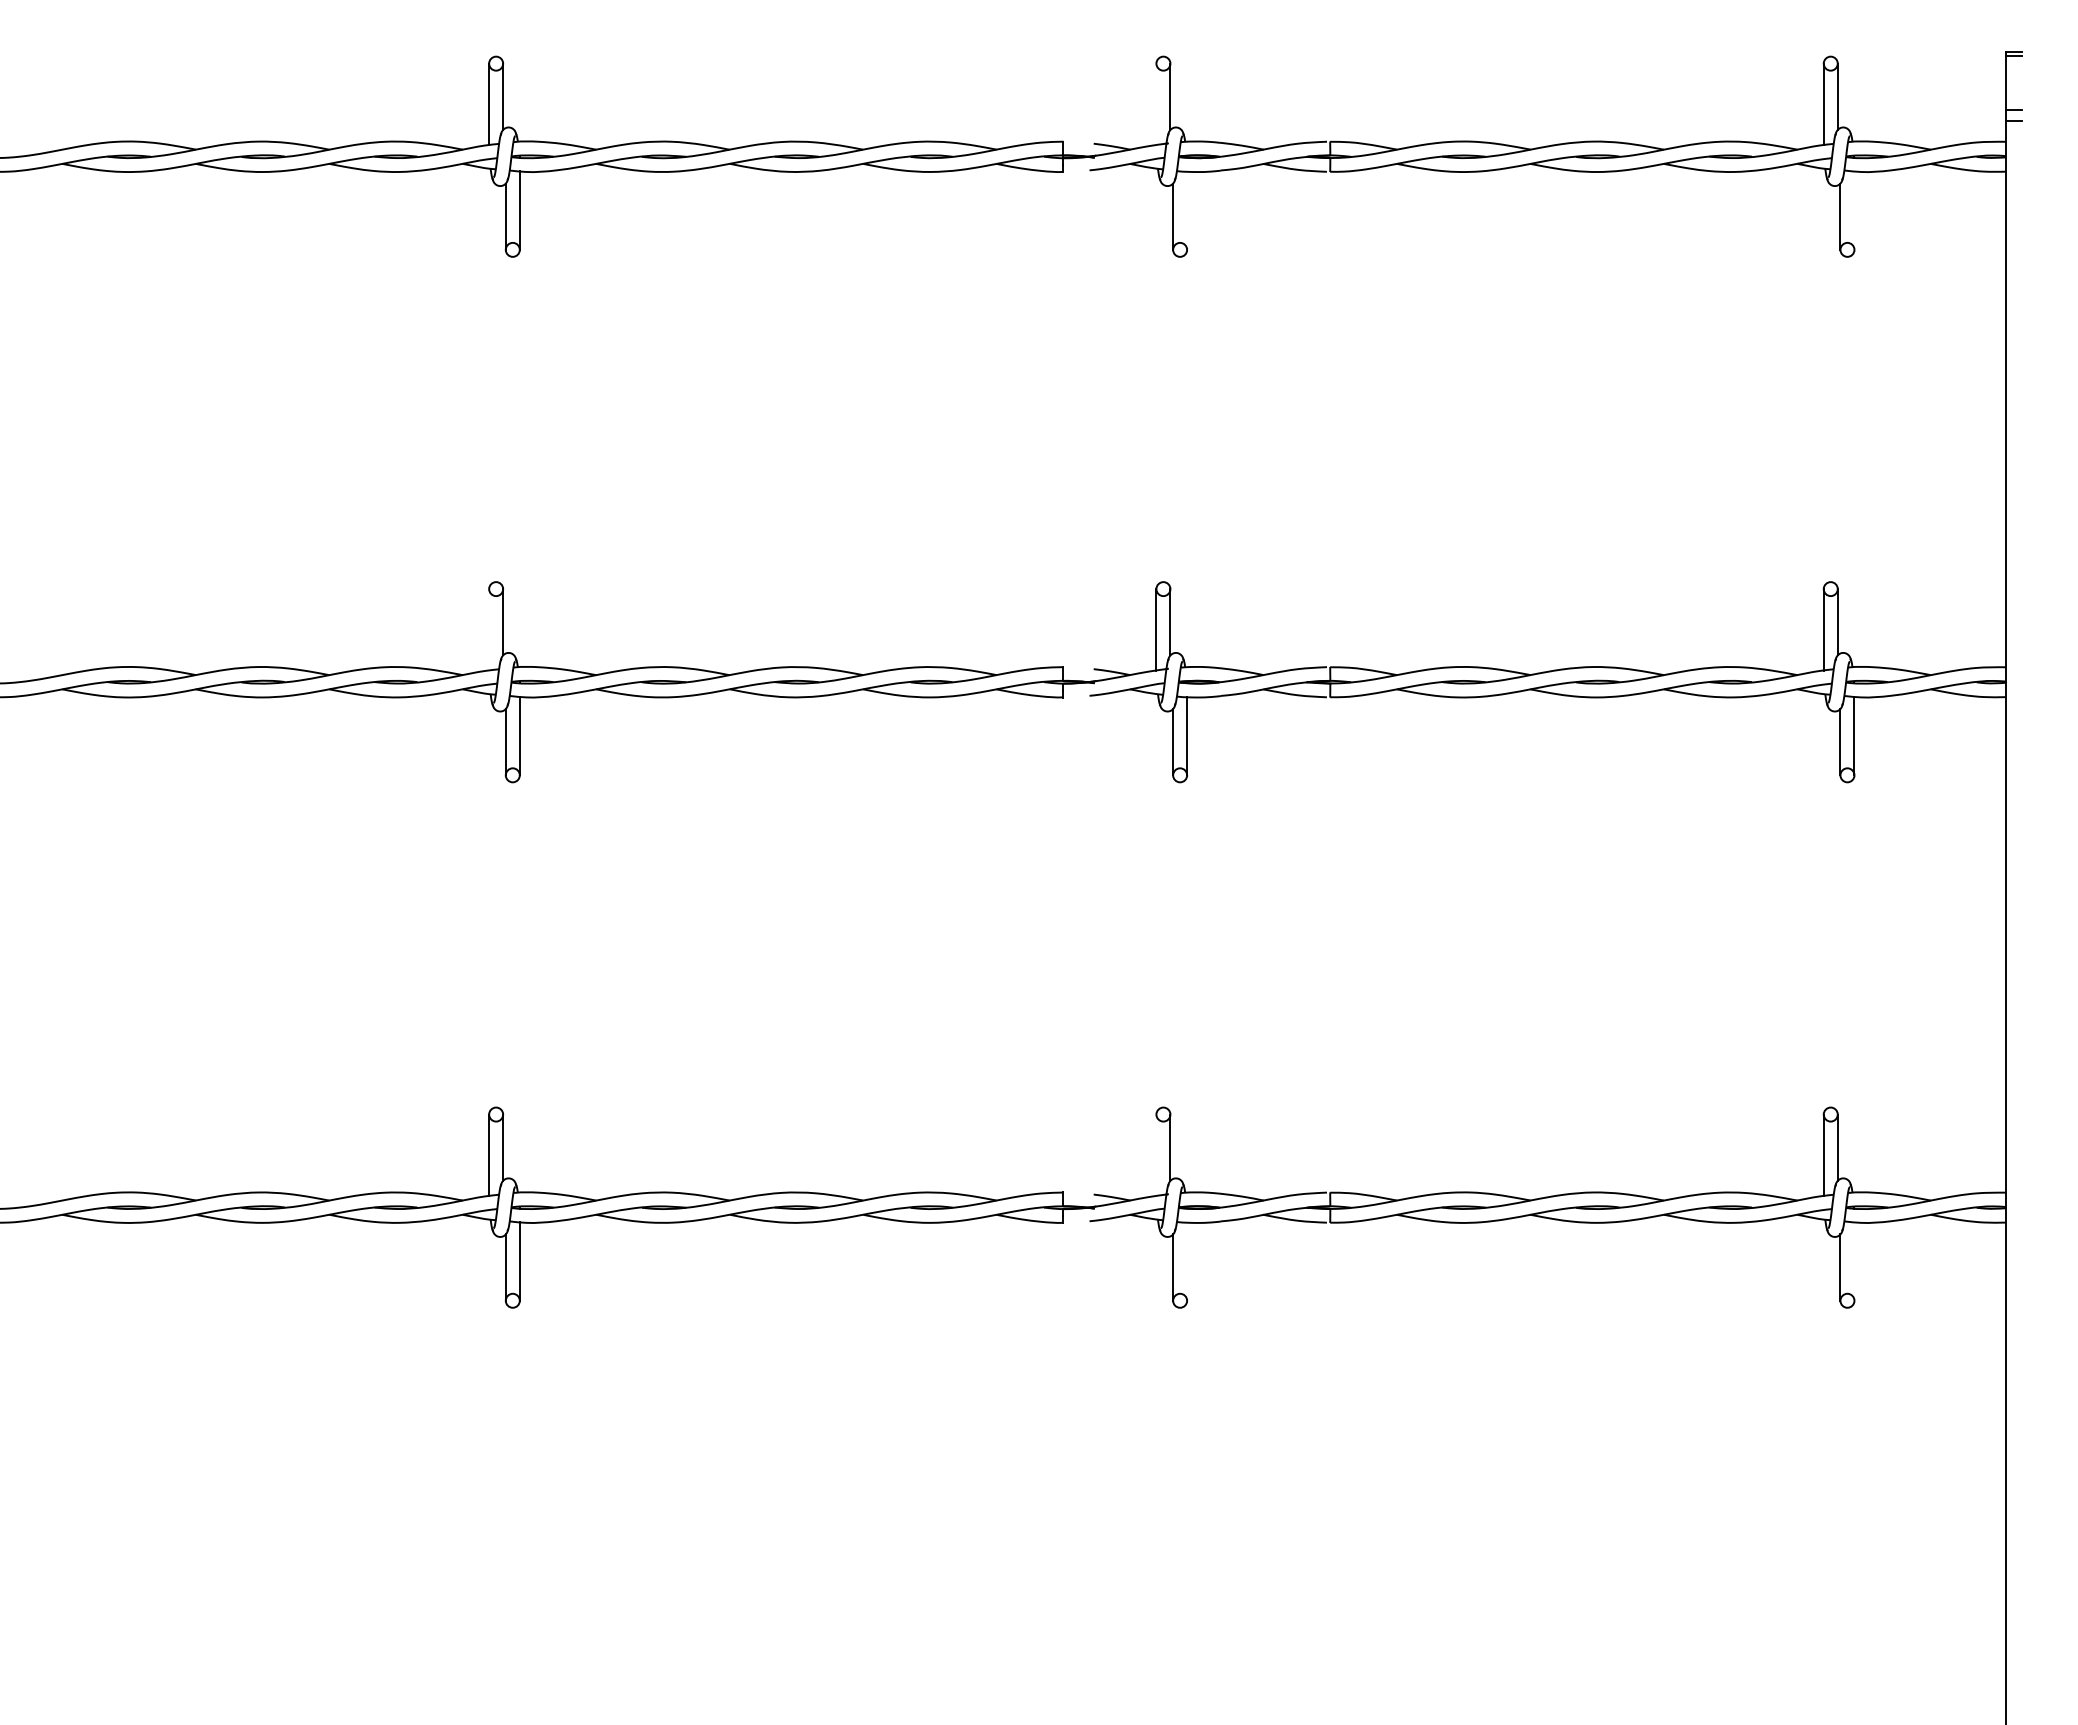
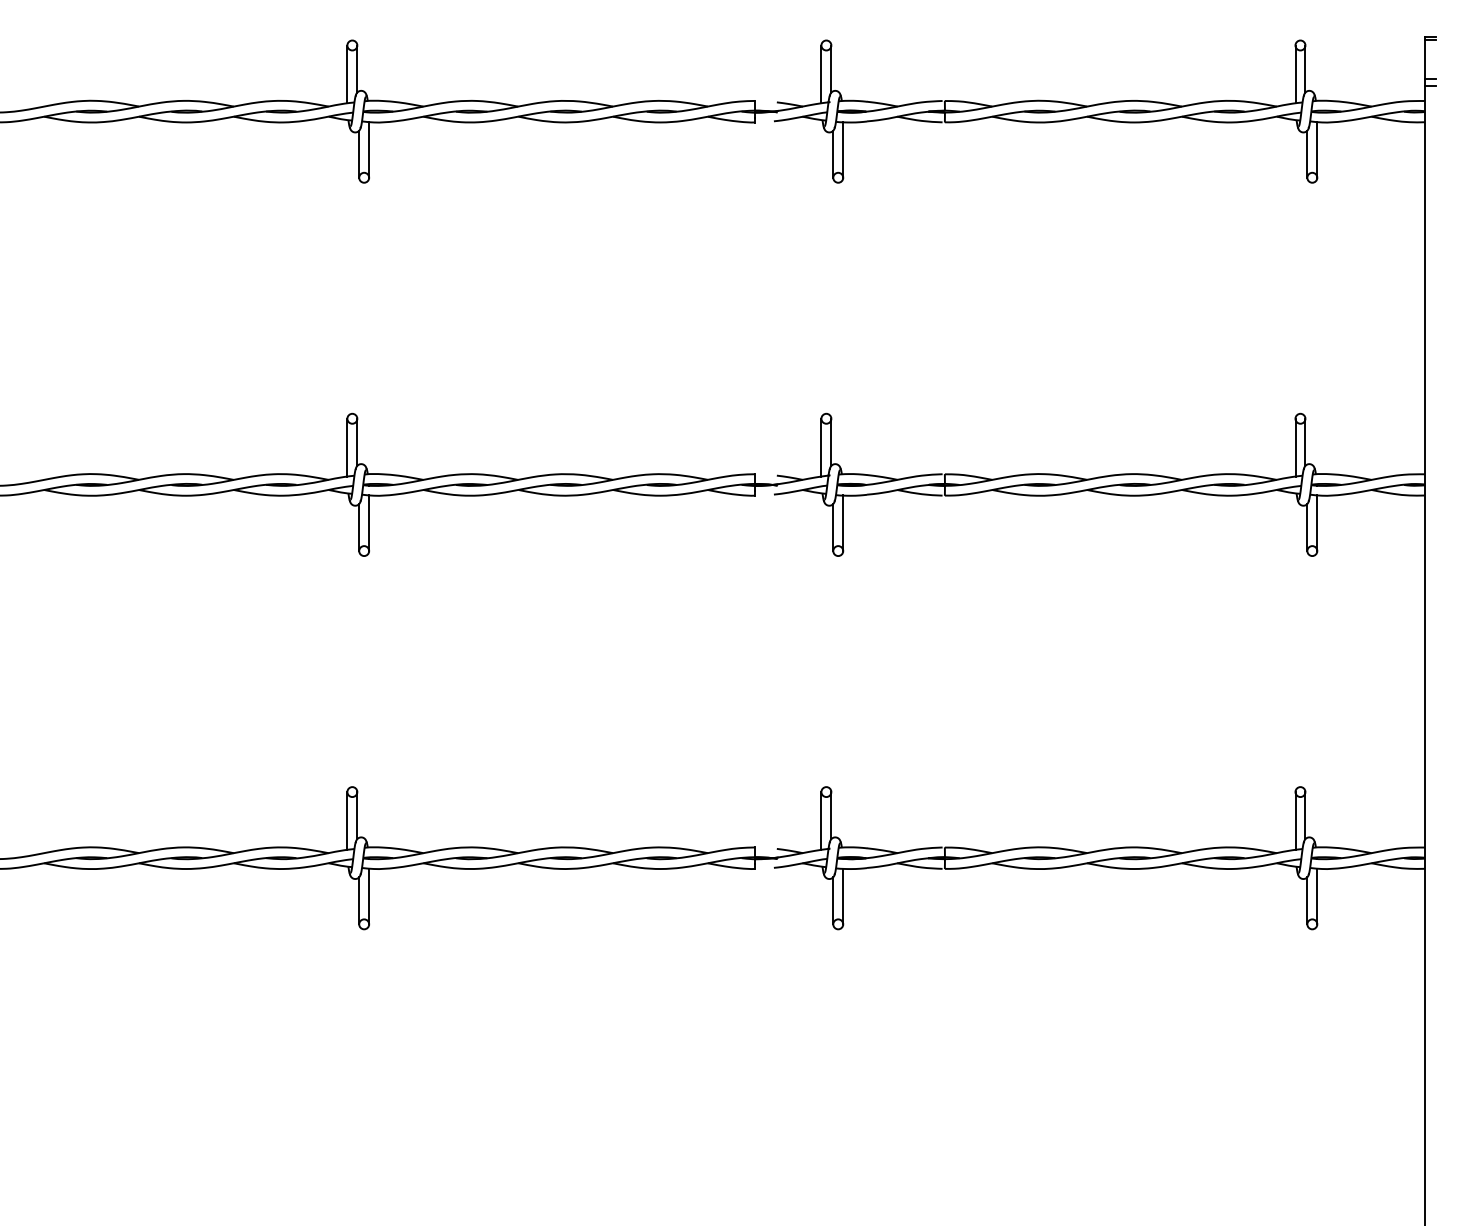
line: (1156, 104) -> (821, 74), added
line: (1187, 210) -> (843, 149), added
line: (1854, 210) -> (1317, 149), added
line: (489, 629) -> (347, 447), added
line: (1156, 1154) -> (821, 820), added
line: (1187, 1261) -> (843, 896), added
line: (1854, 1261) -> (1317, 896), added

